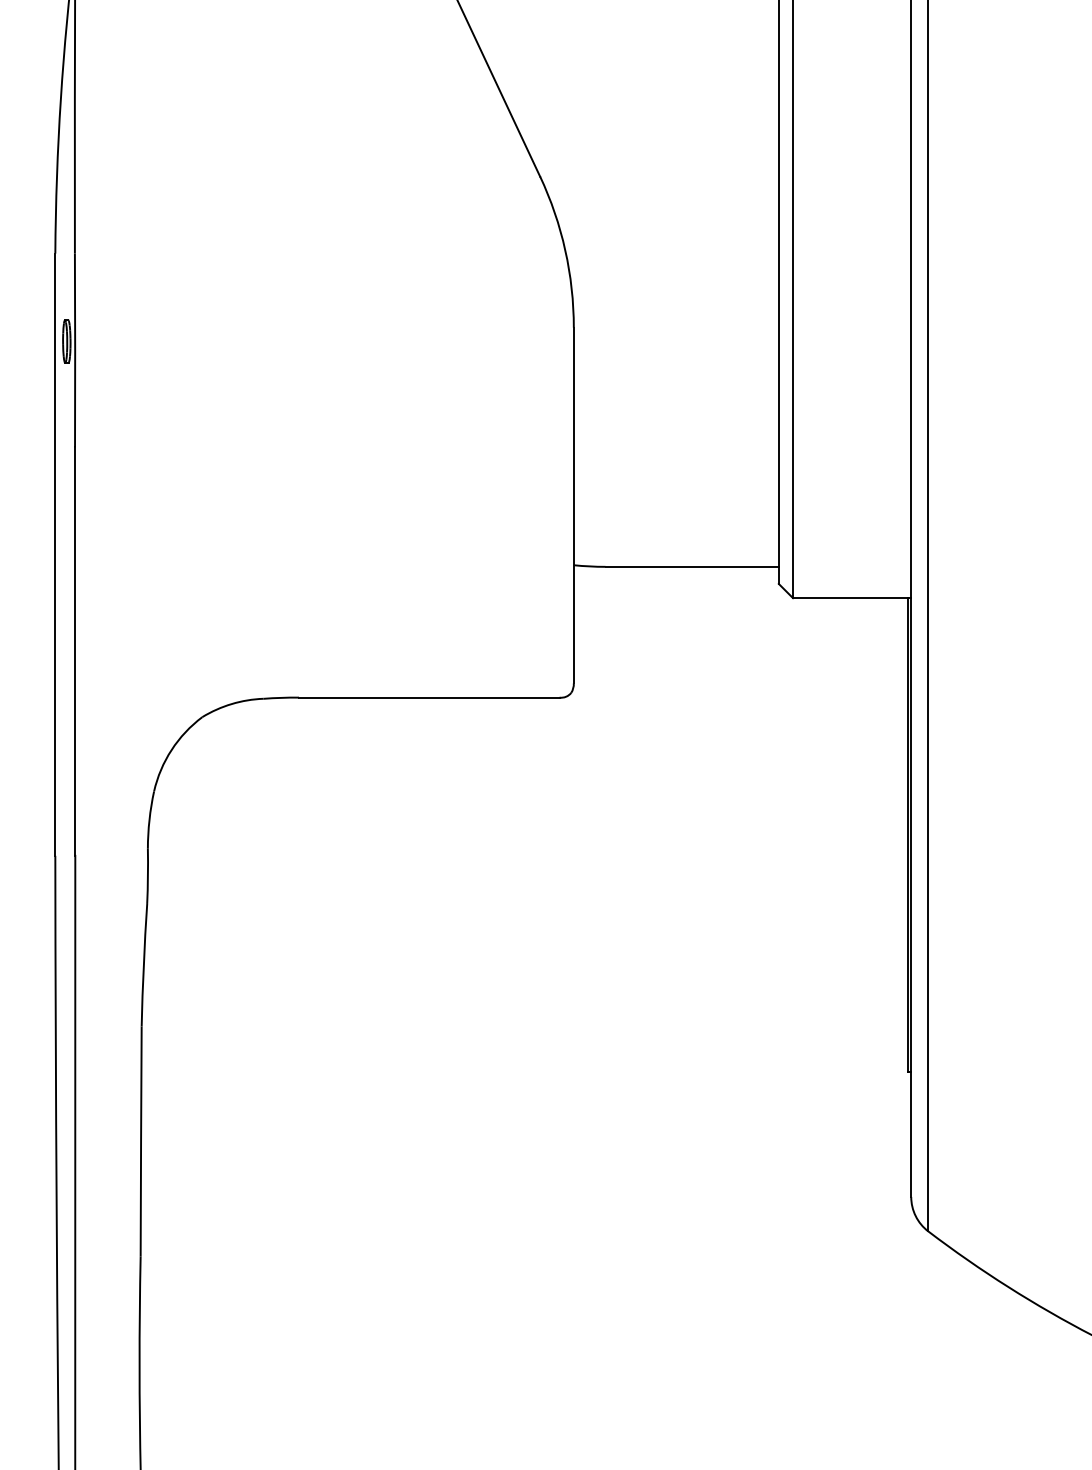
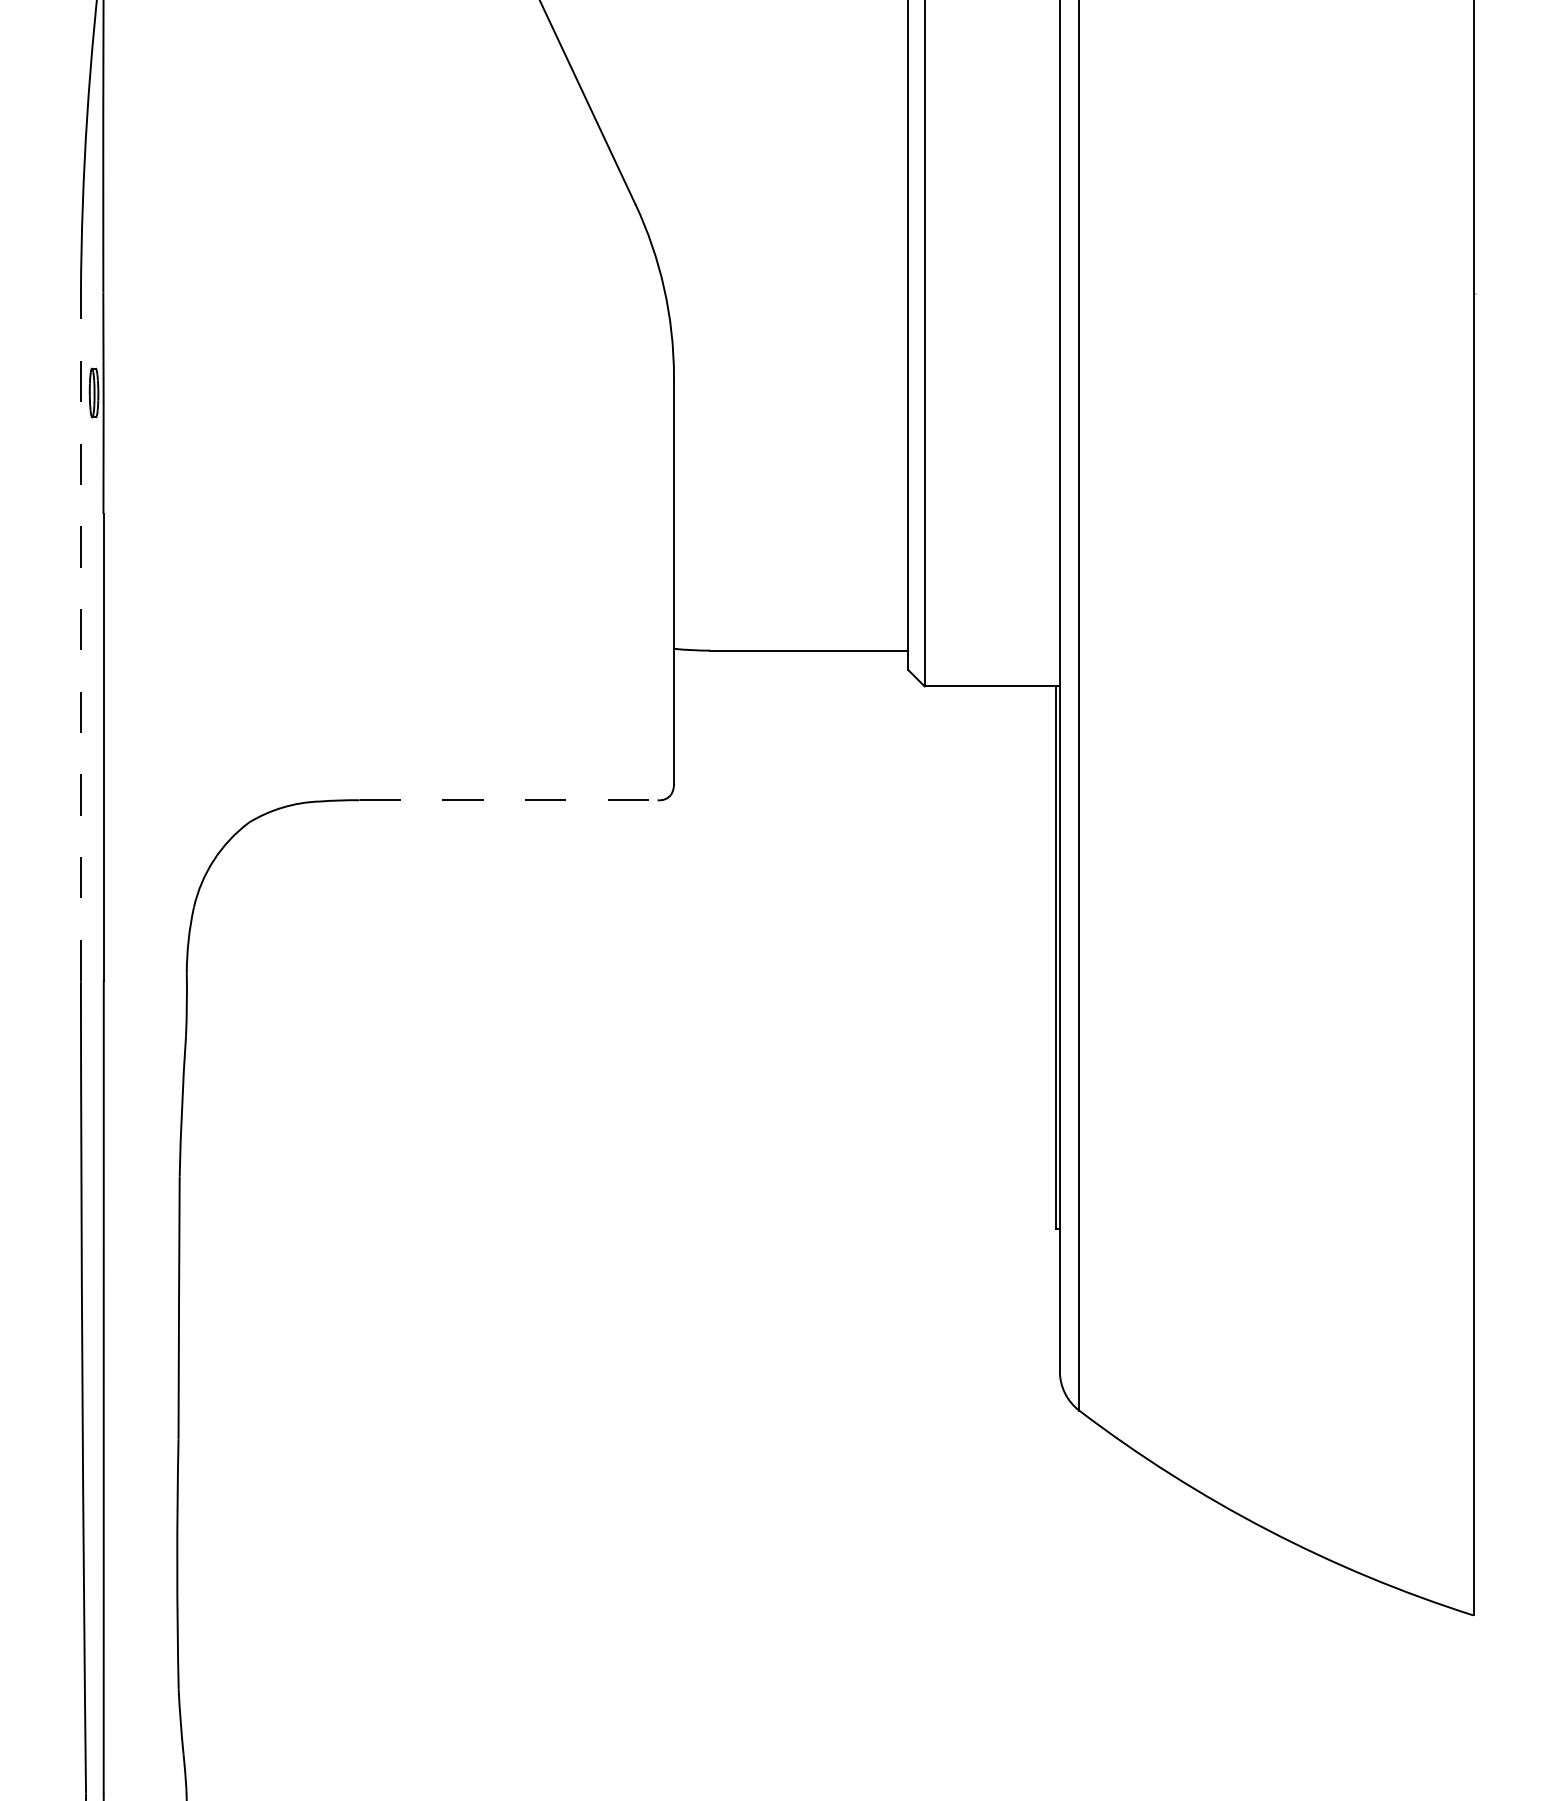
line: (54, 554) -> (80, 636), solid -> dashed
line: (430, 697) -> (509, 800), solid -> dashed

